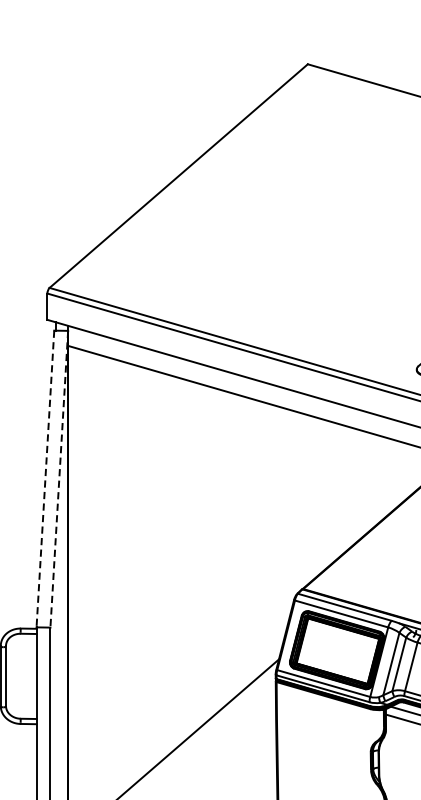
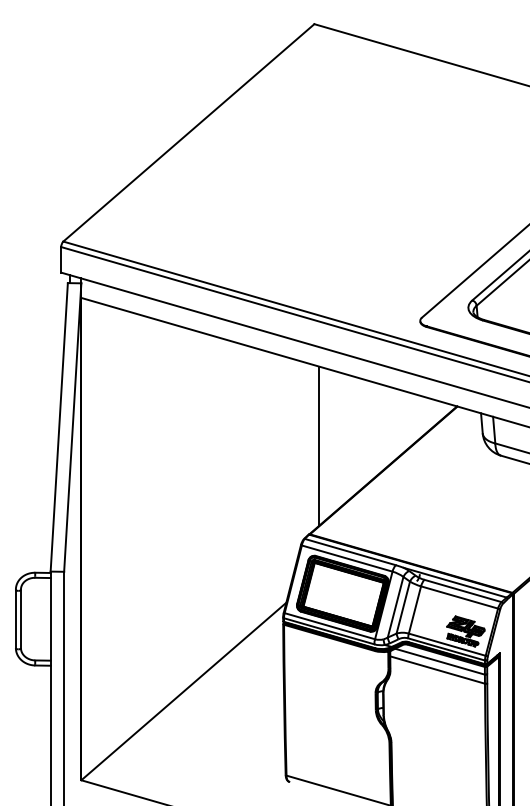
line: (45, 479) -> (59, 427), dashed -> solid
line: (59, 480) -> (72, 428), dashed -> solid
line: (313, 497) -> (319, 445), added

